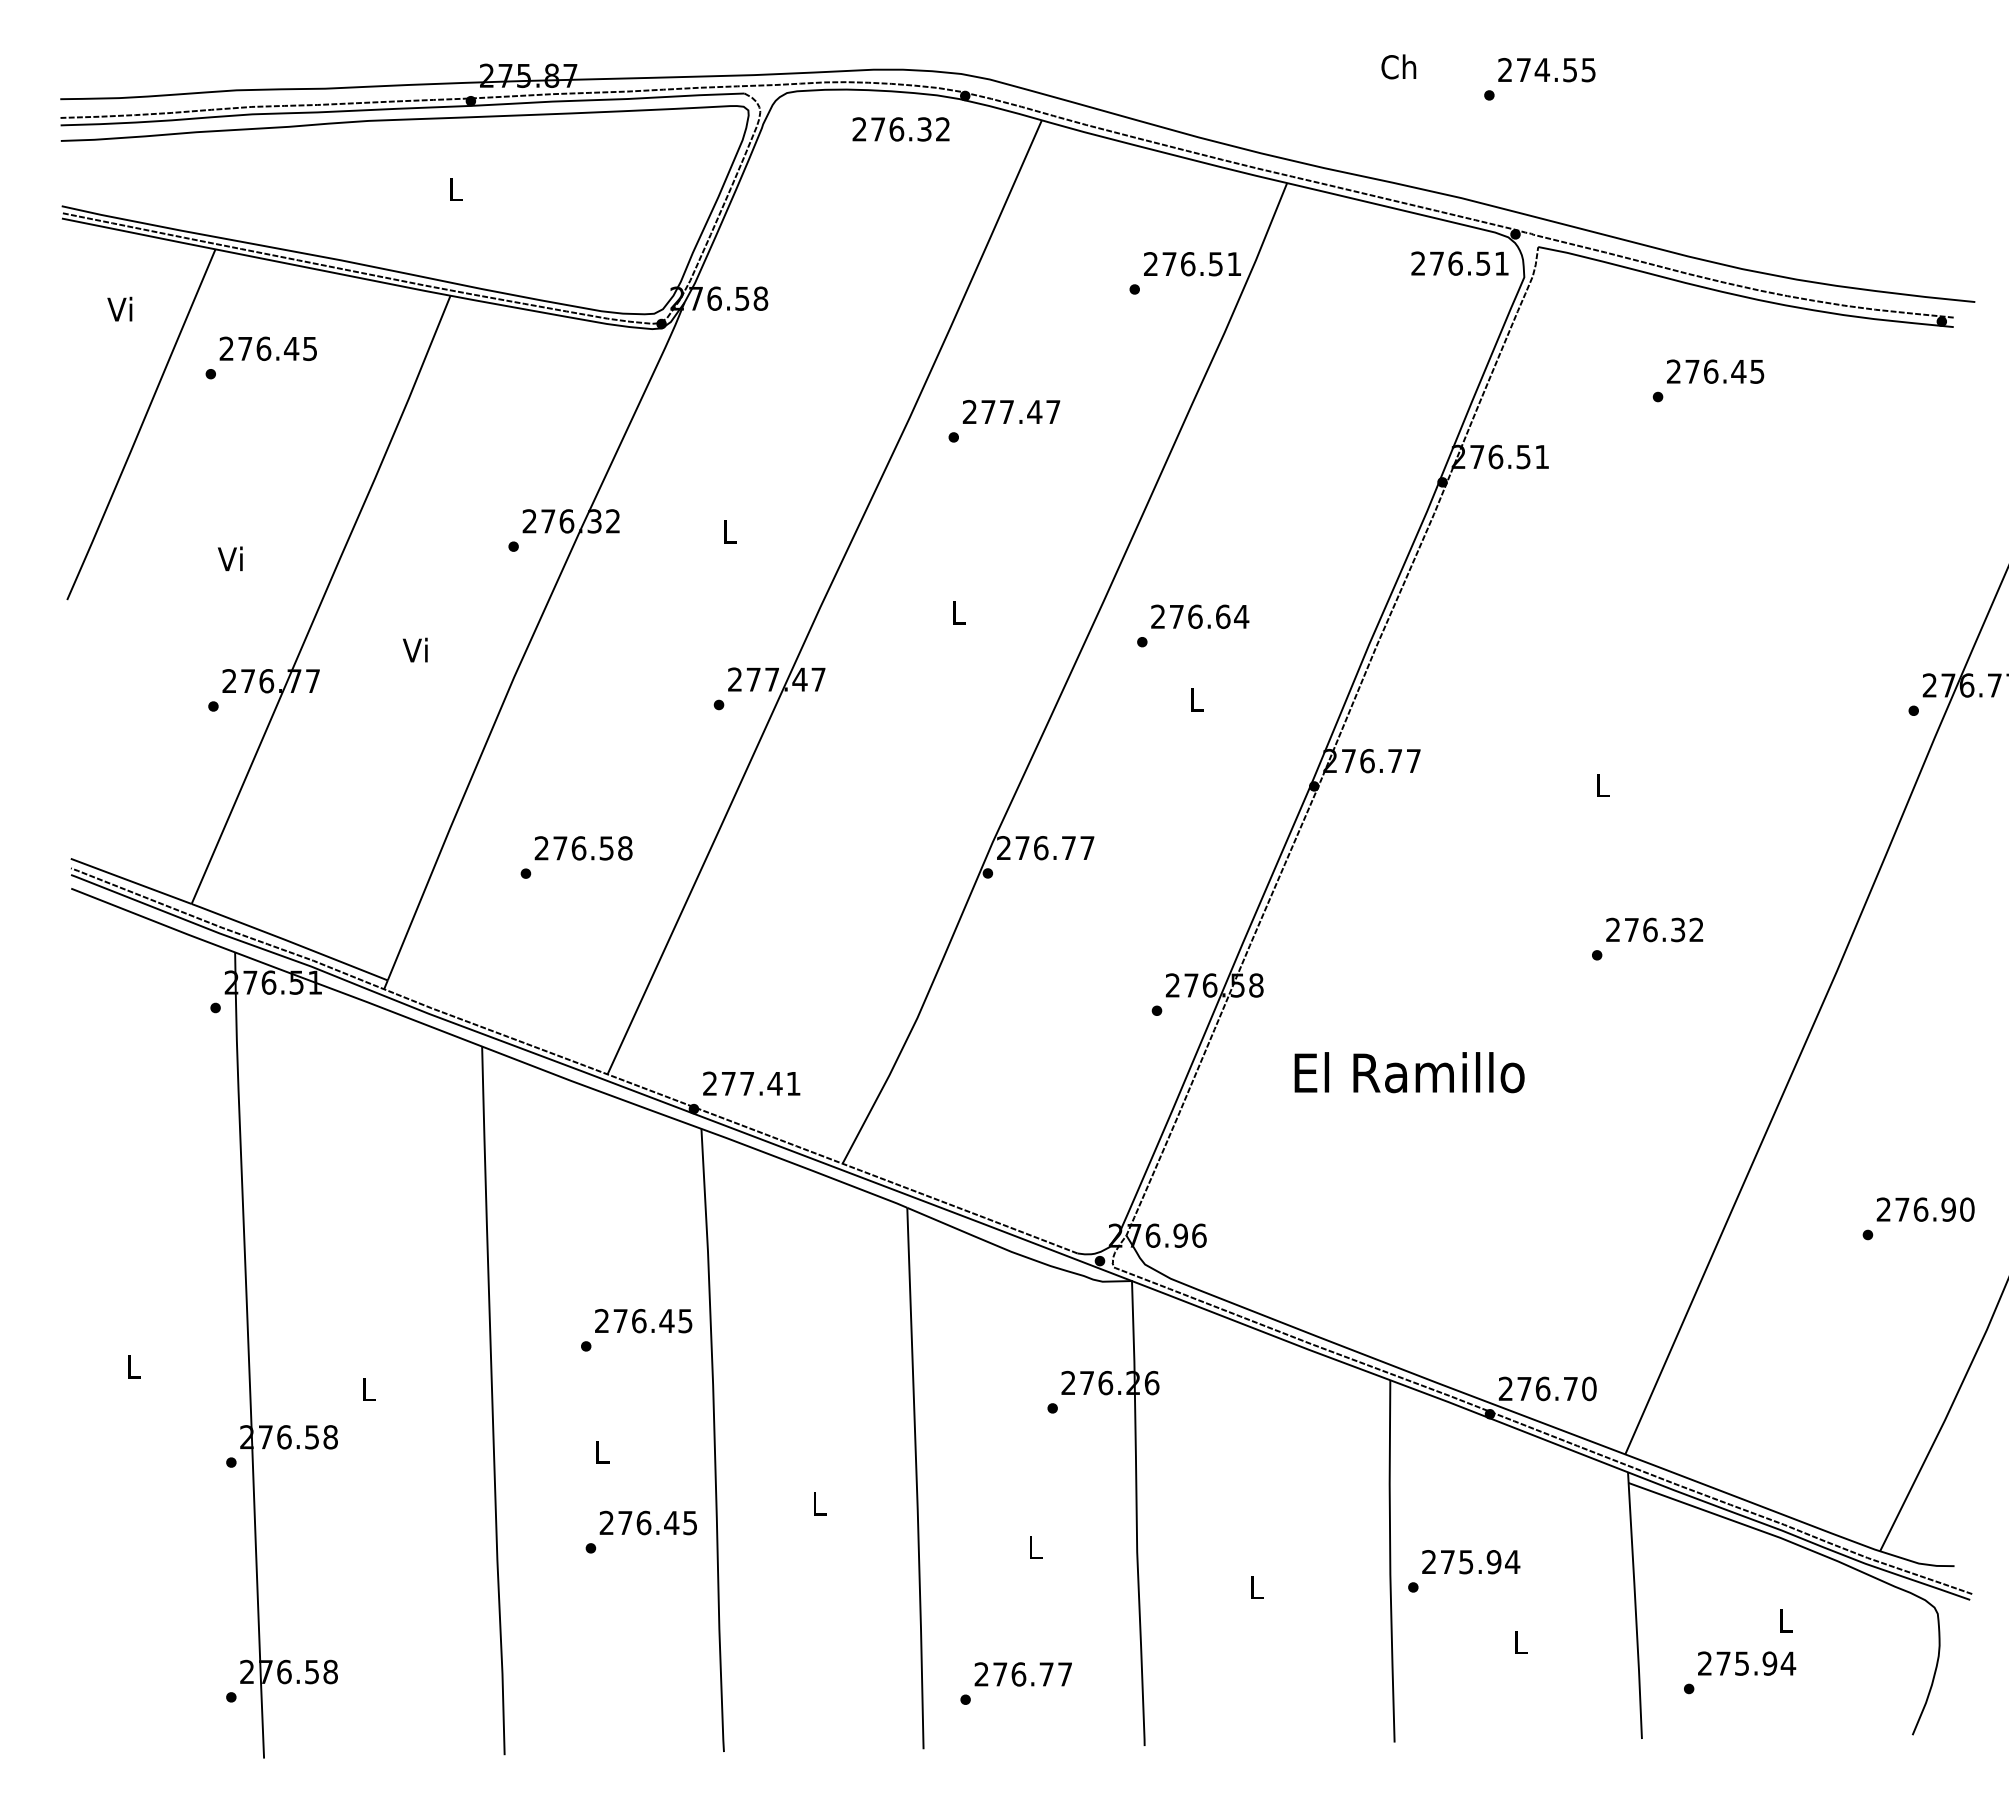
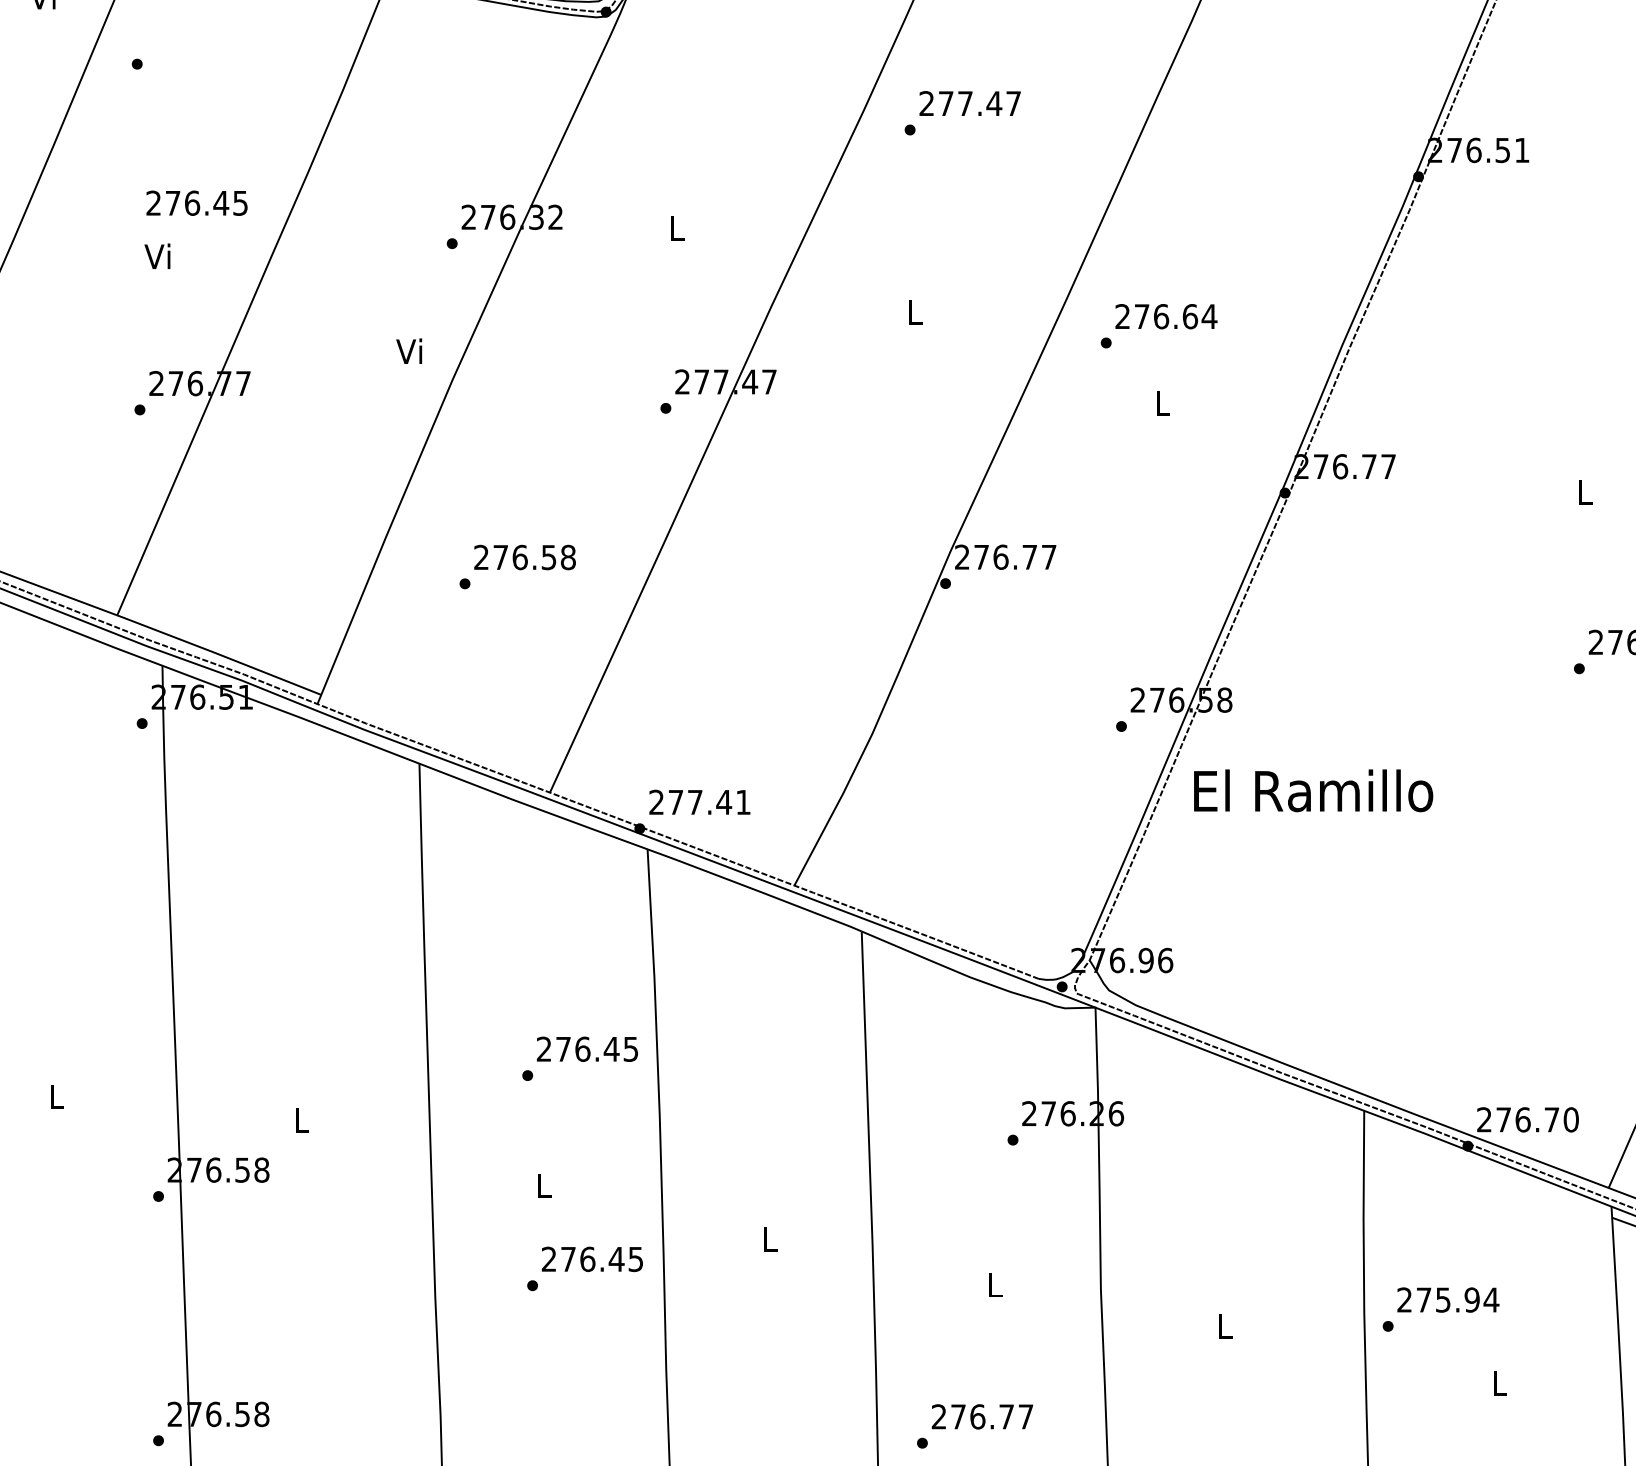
text: (267, 348) -> (196, 202), moved
text: (415, 649) -> (409, 350), moved
text: (1409, 1072) -> (1313, 790), moved

